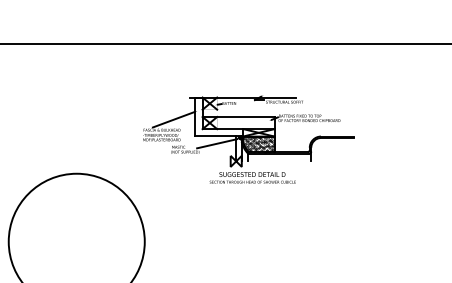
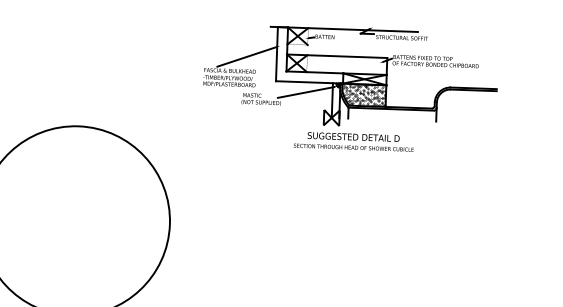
part: (248, 139) -> (349, 88), moved

